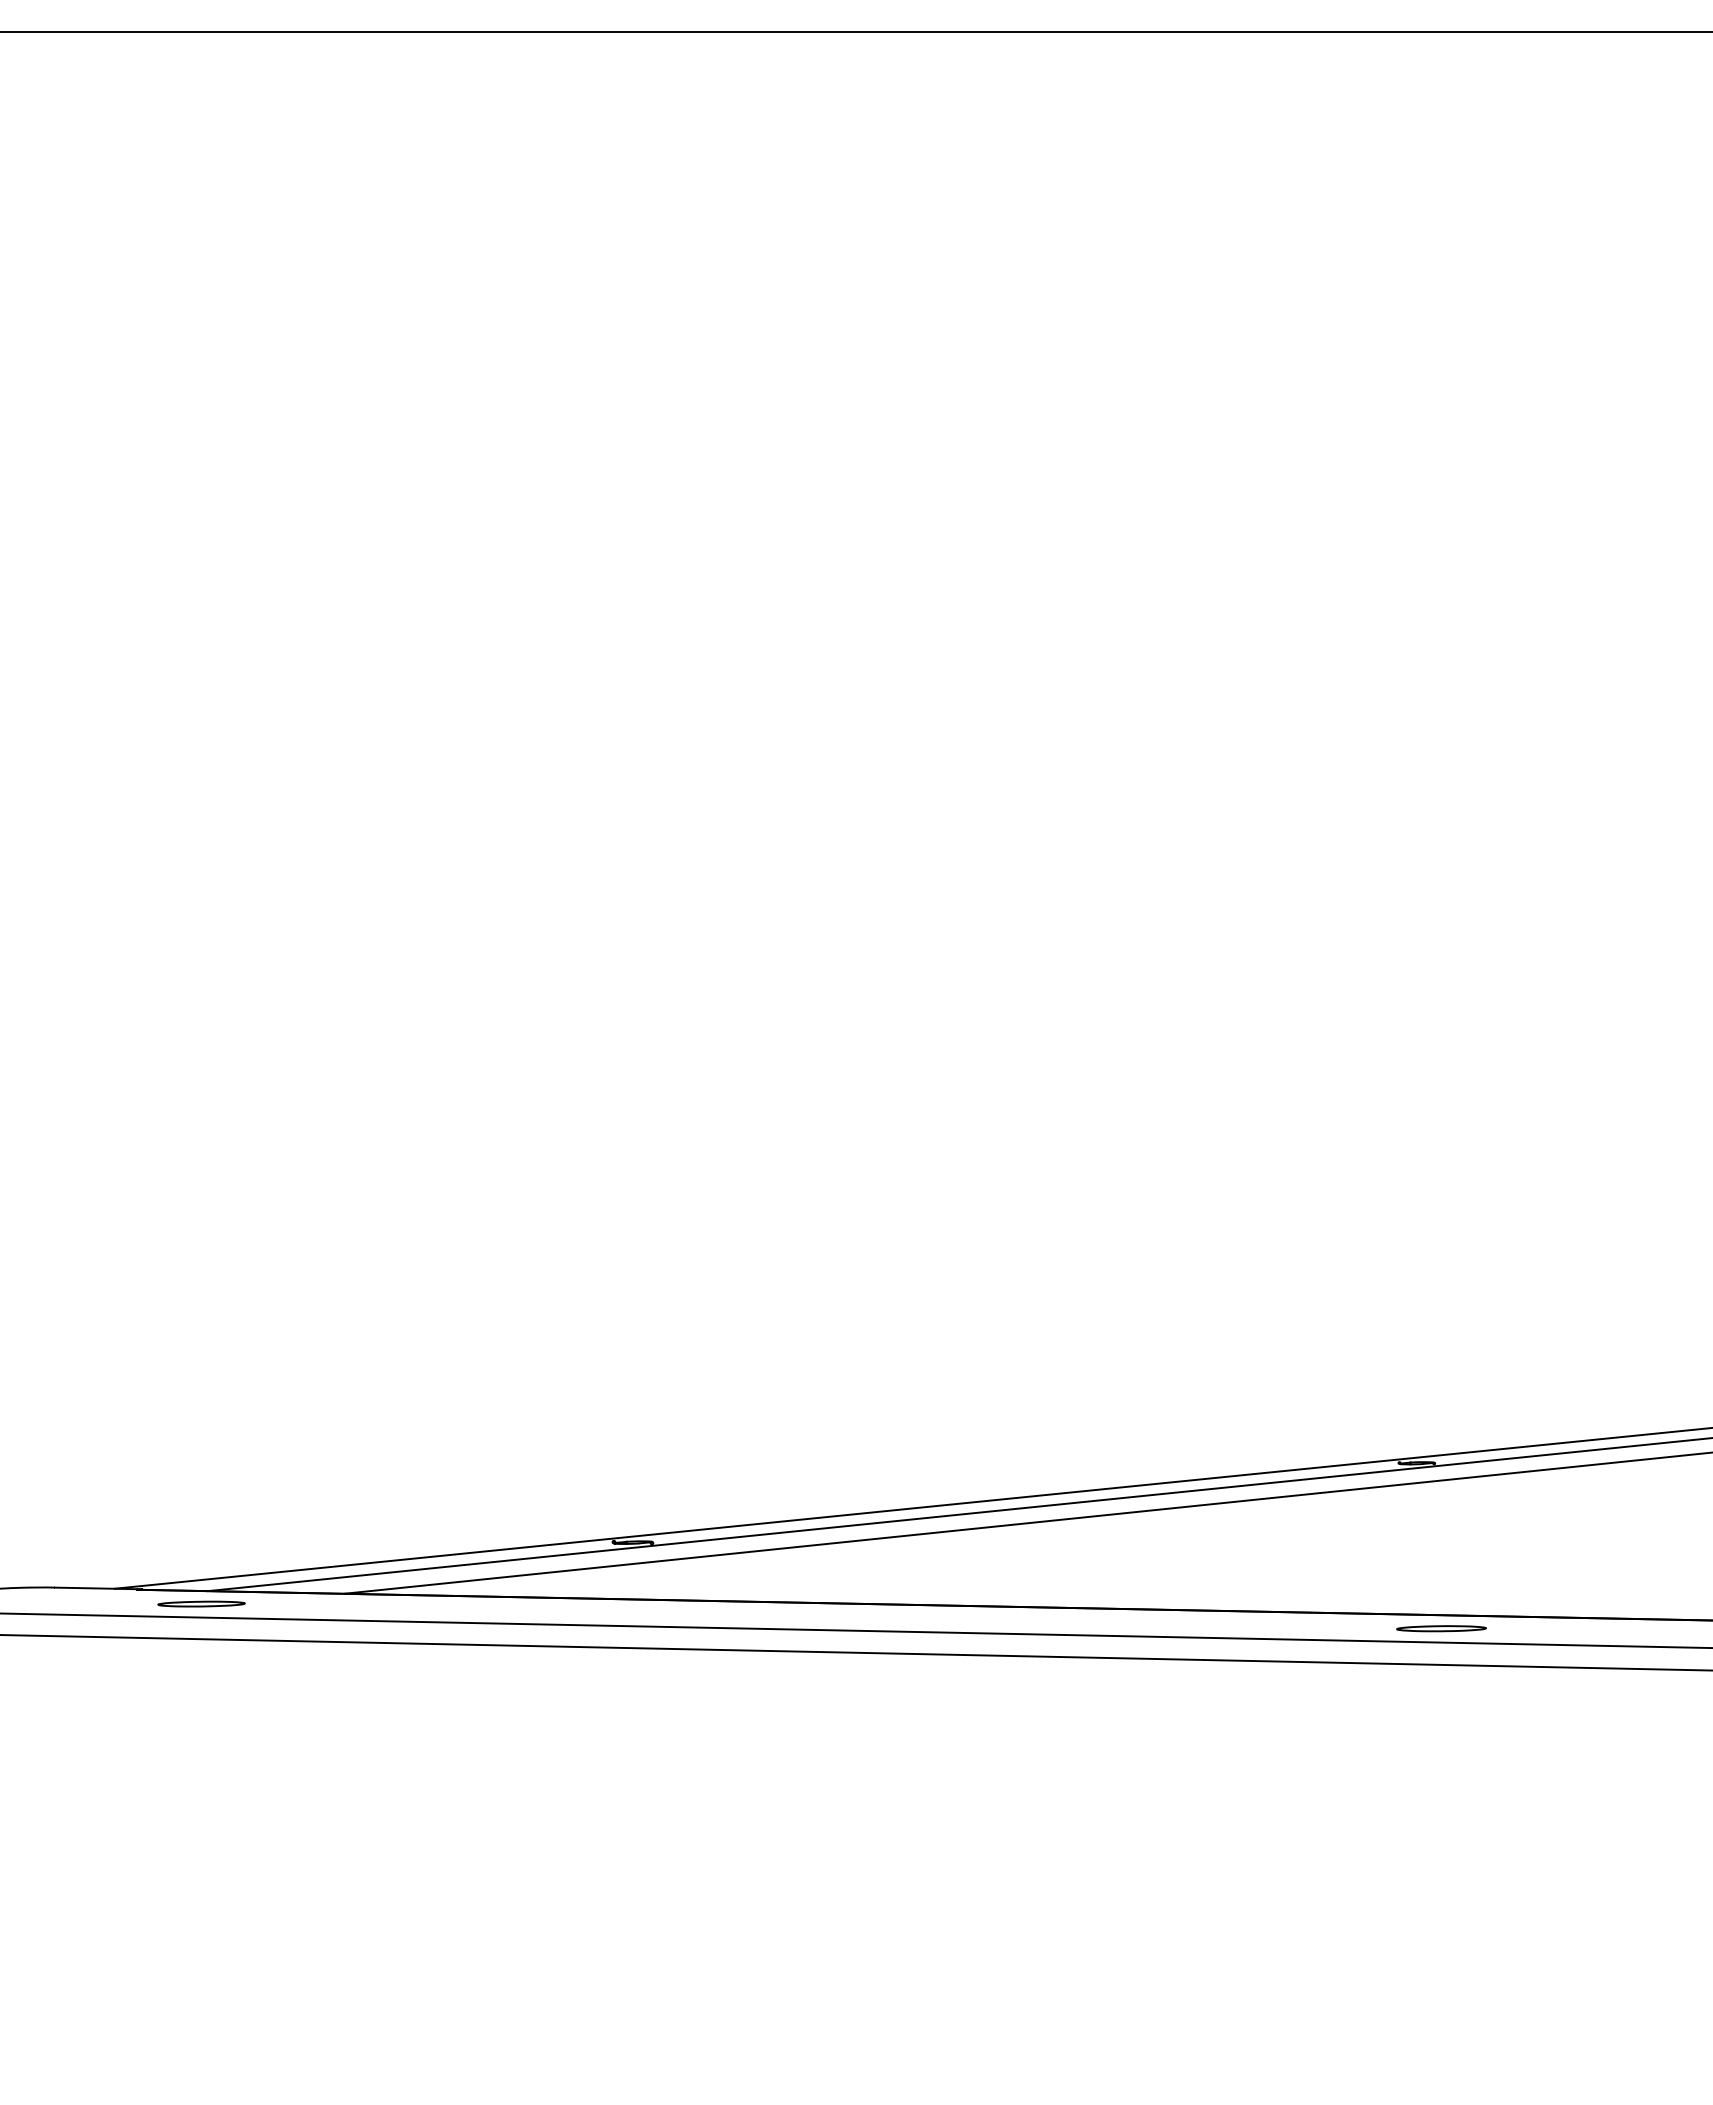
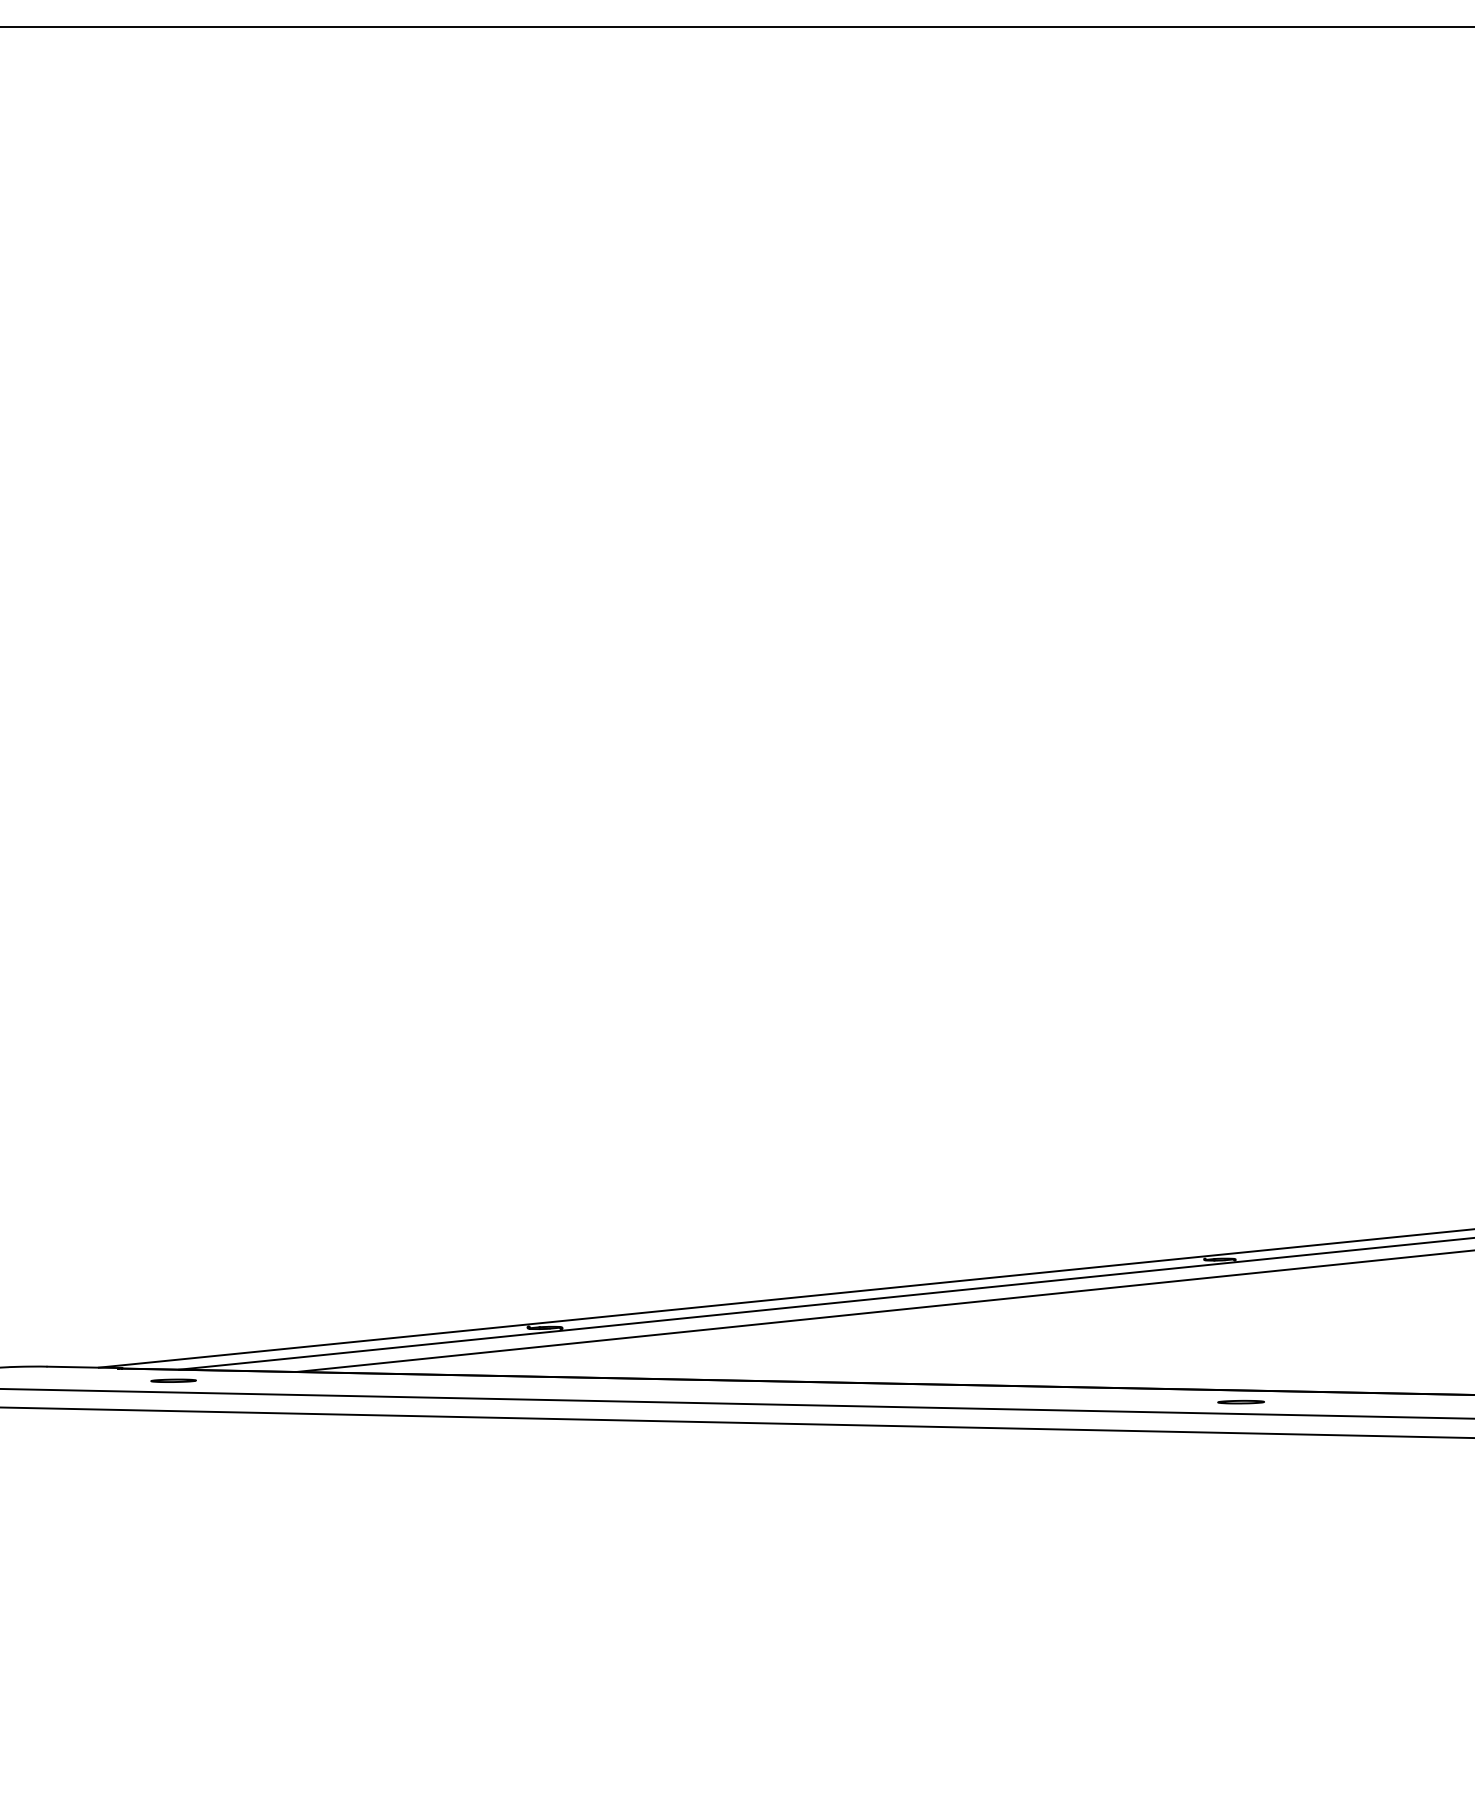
part: (201, 1603) -> (173, 1380), size x0.6
part: (1441, 1628) -> (1241, 1401), size x0.6

